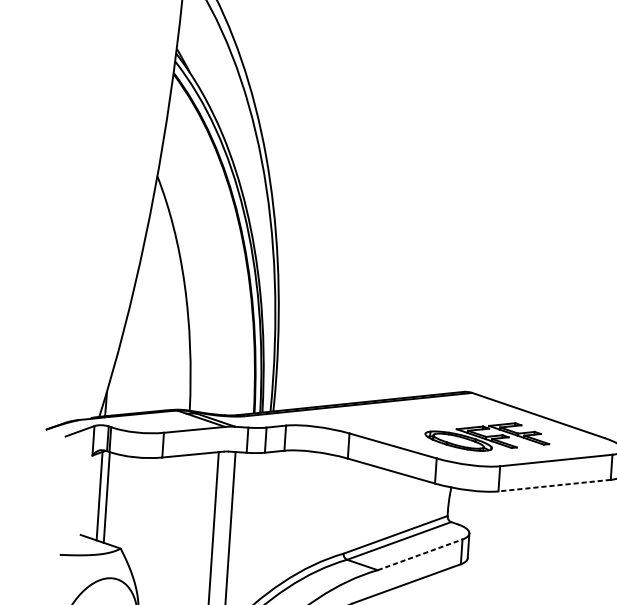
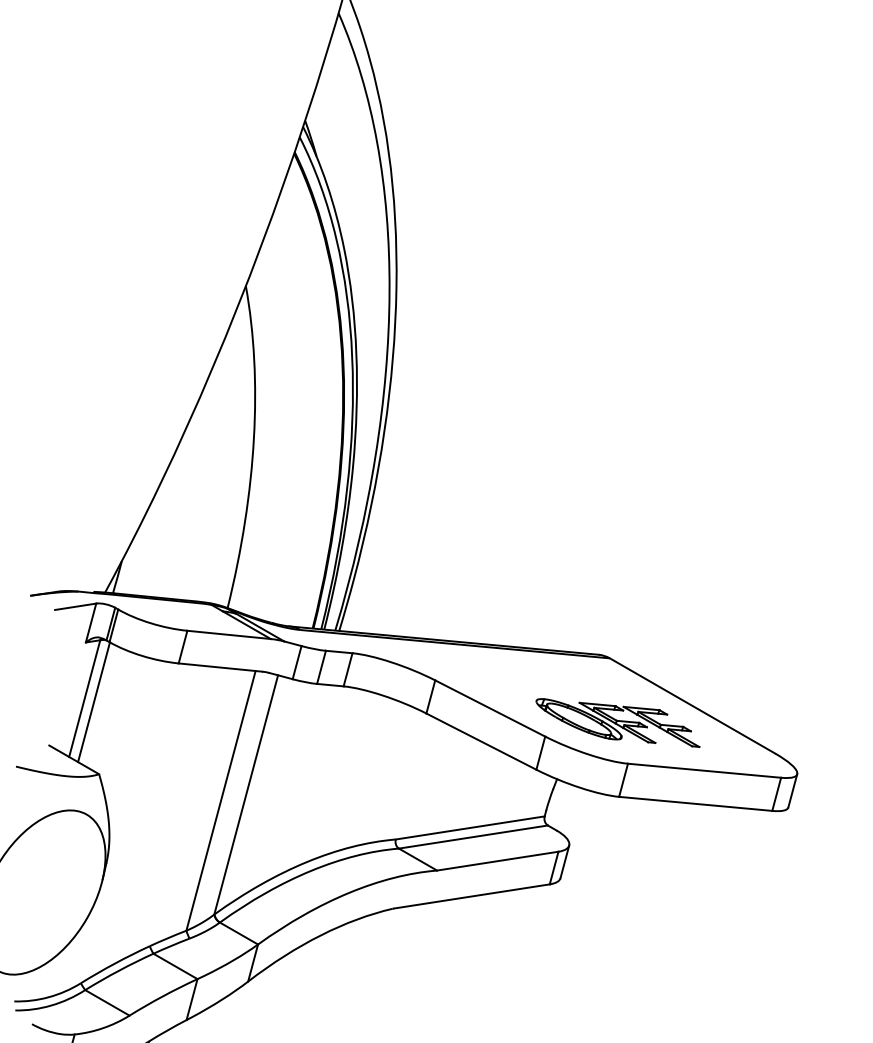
line: (554, 485) -> (695, 803), dashed -> solid
line: (420, 555) -> (498, 861), dashed -> solid

